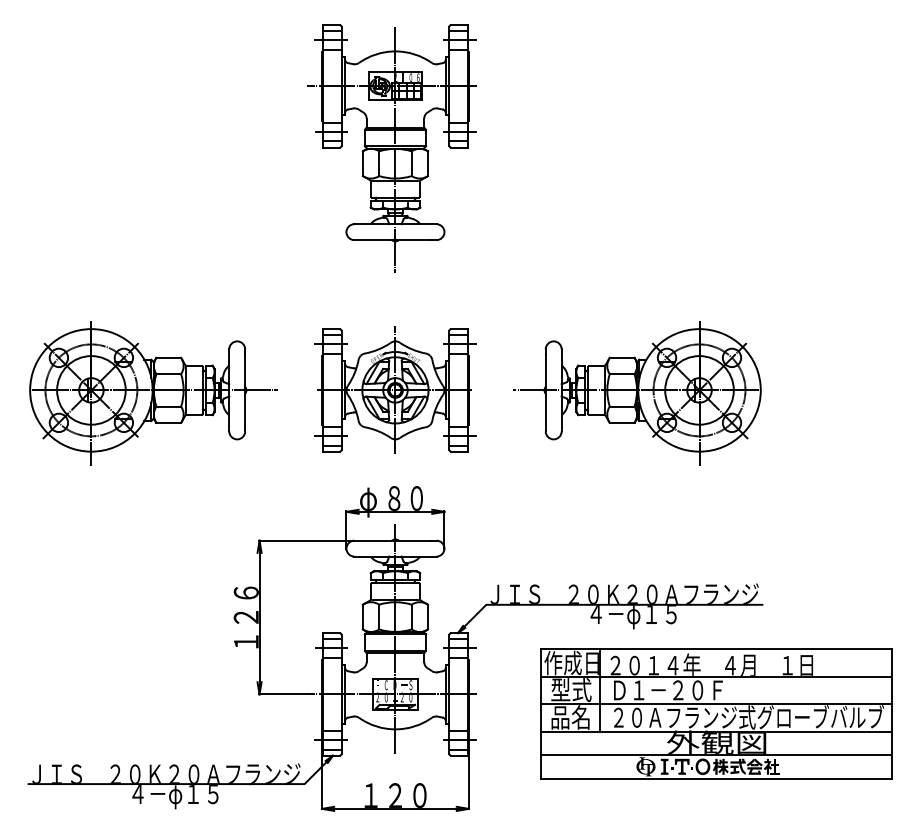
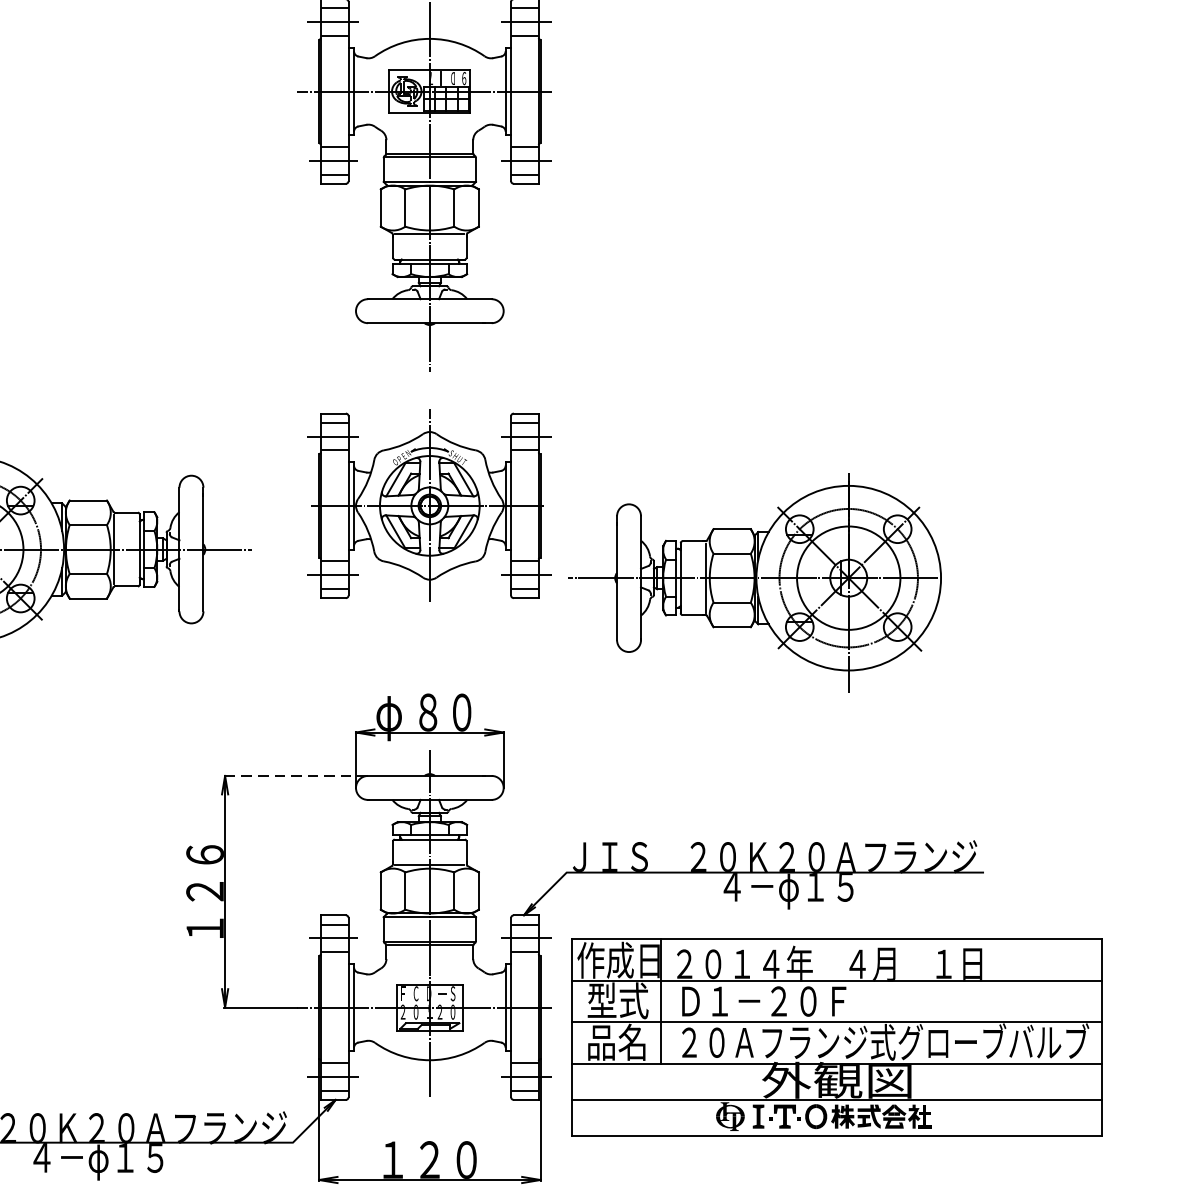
part: (395, 389) -> (429, 504), moved
part: (637, 393) -> (755, 582), moved
line: (306, 540) -> (295, 775), solid -> dashed
part: (716, 713) -> (836, 1036), moved

